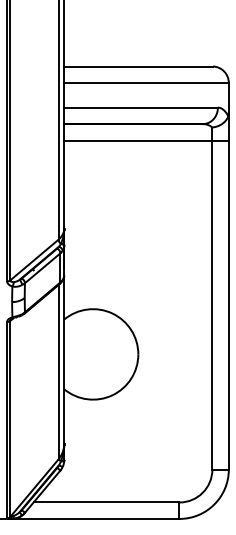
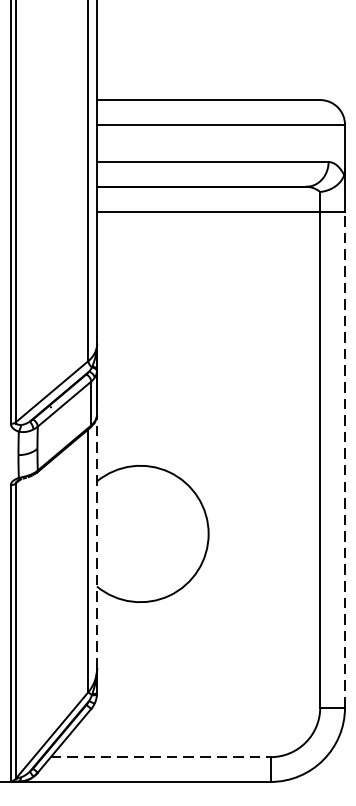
line: (228, 305) -> (344, 460), solid -> dashed
line: (64, 358) -> (97, 540), solid -> dashed
line: (106, 502) -> (160, 757), solid -> dashed

